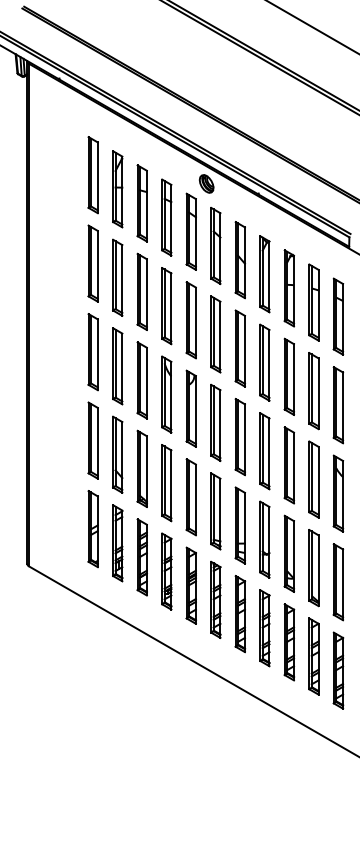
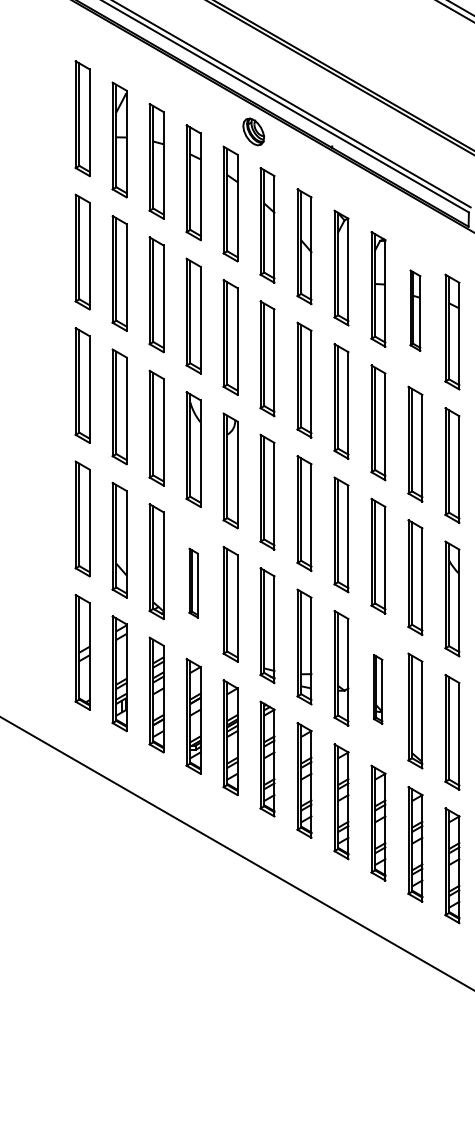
part: (313, 302) -> (414, 310), size x0.7
part: (166, 483) -> (193, 583), size x0.6
part: (288, 553) -> (377, 689), size x0.6

